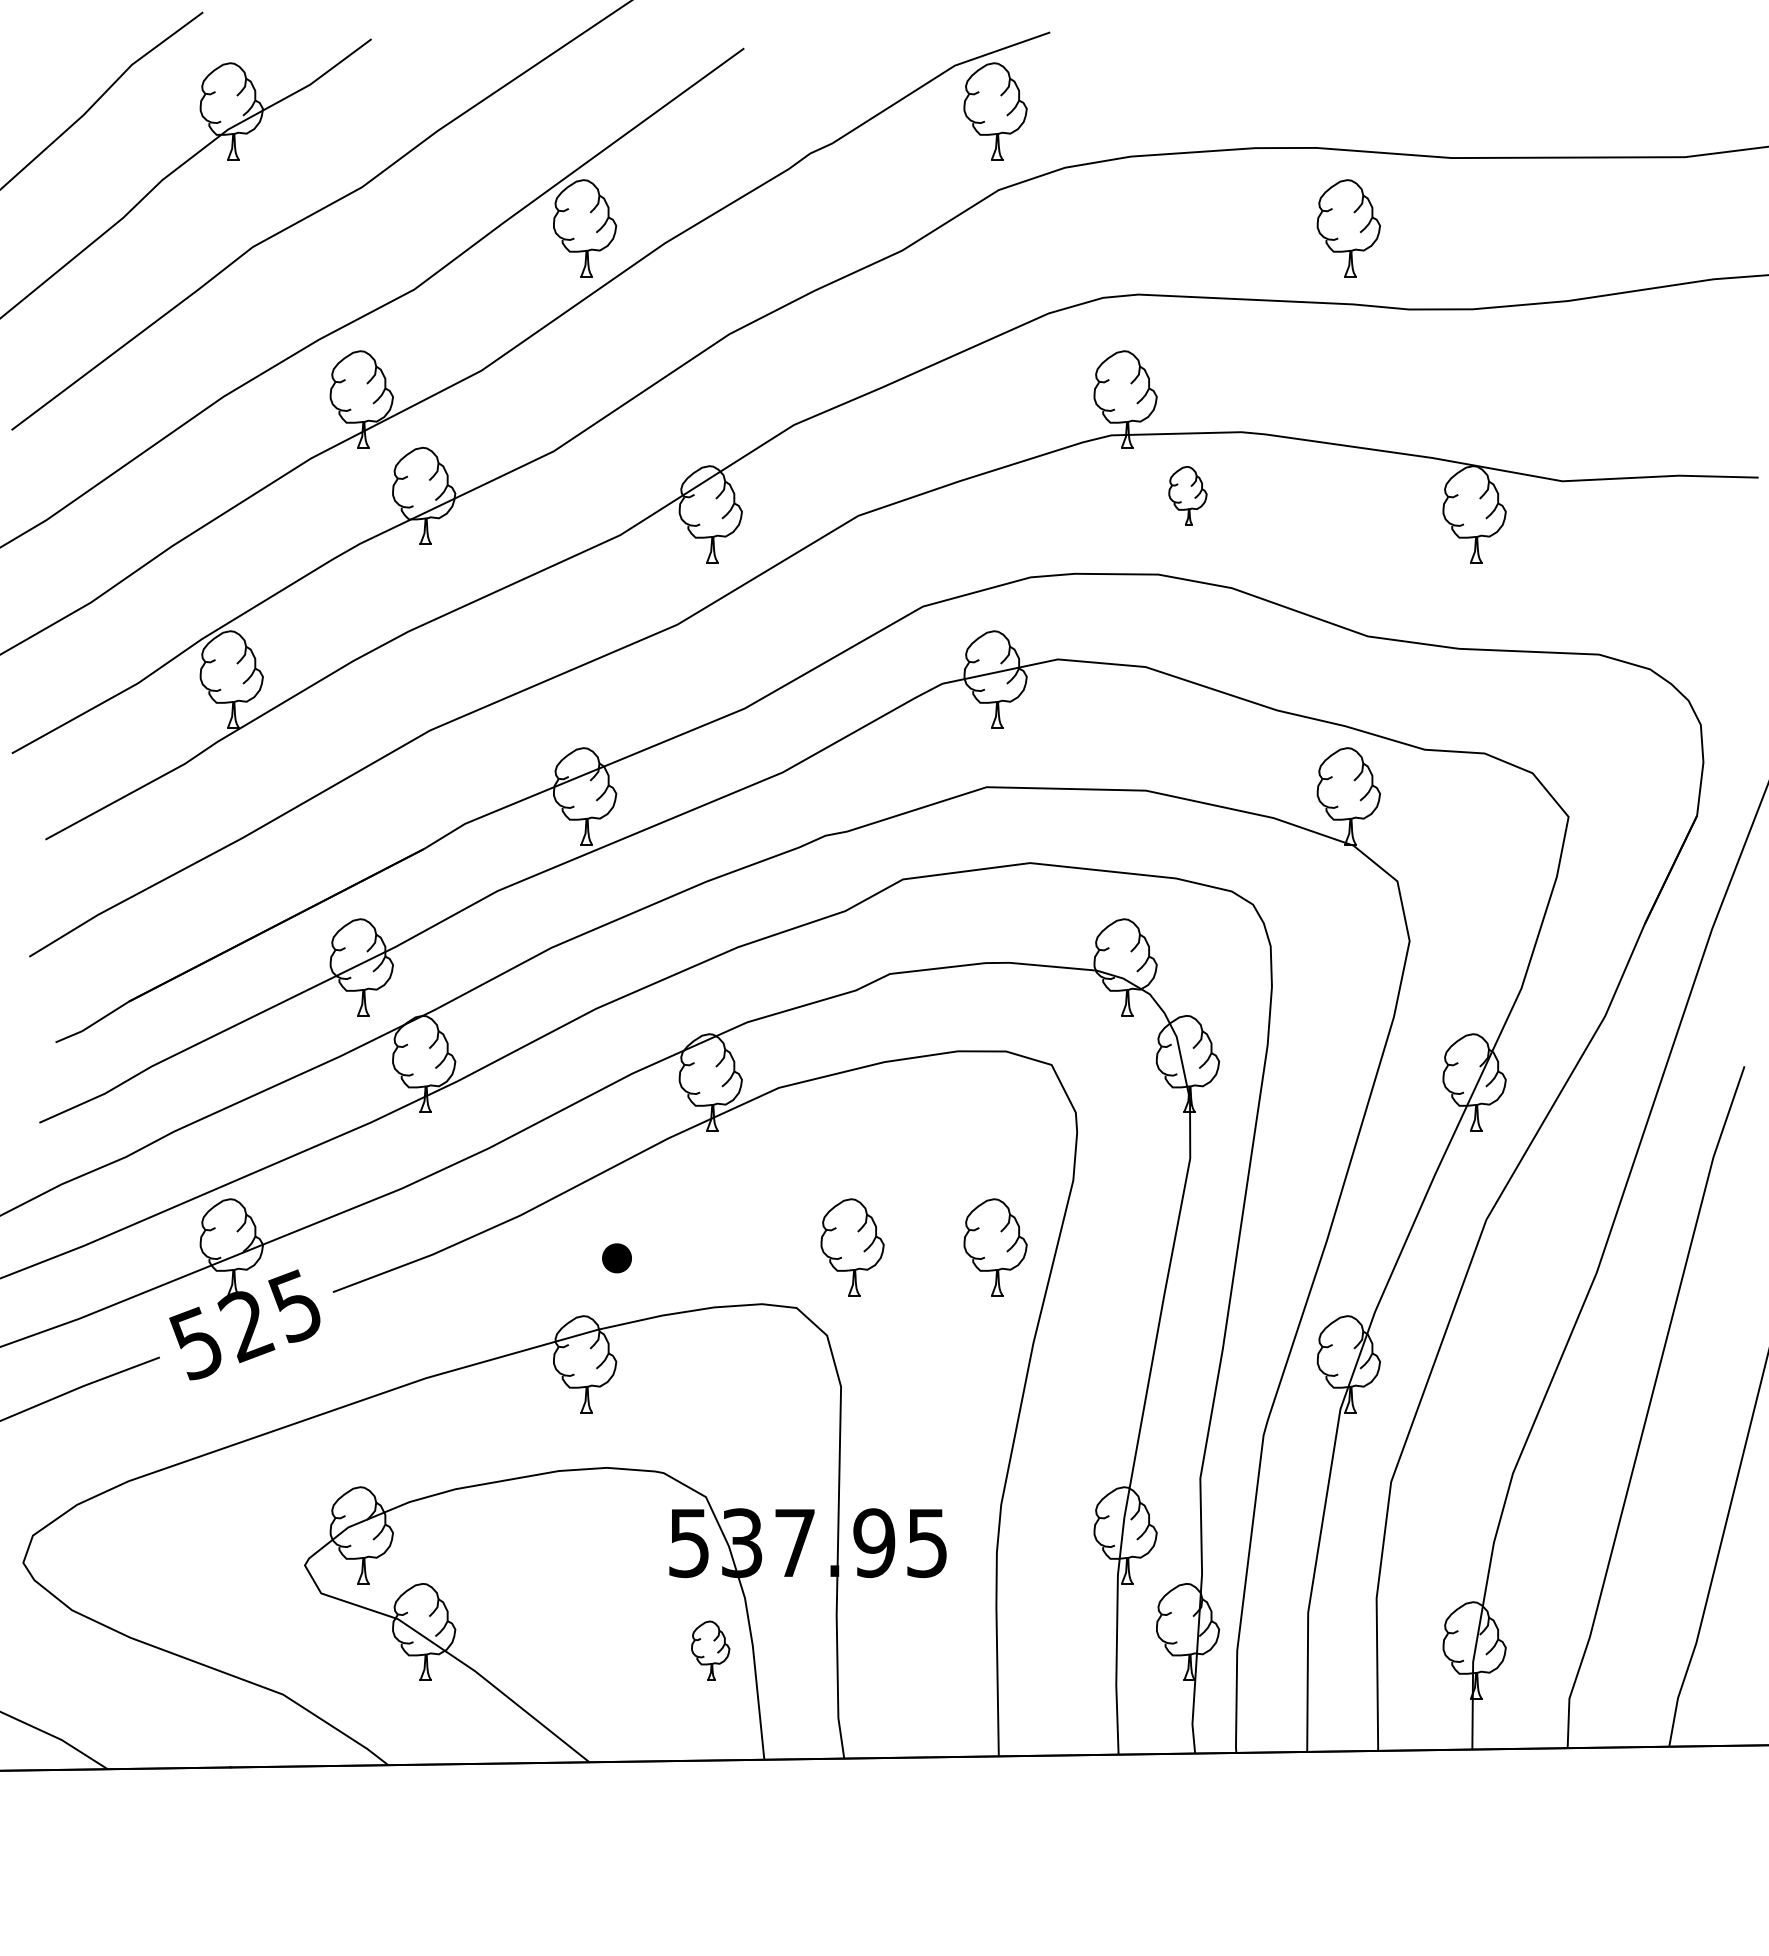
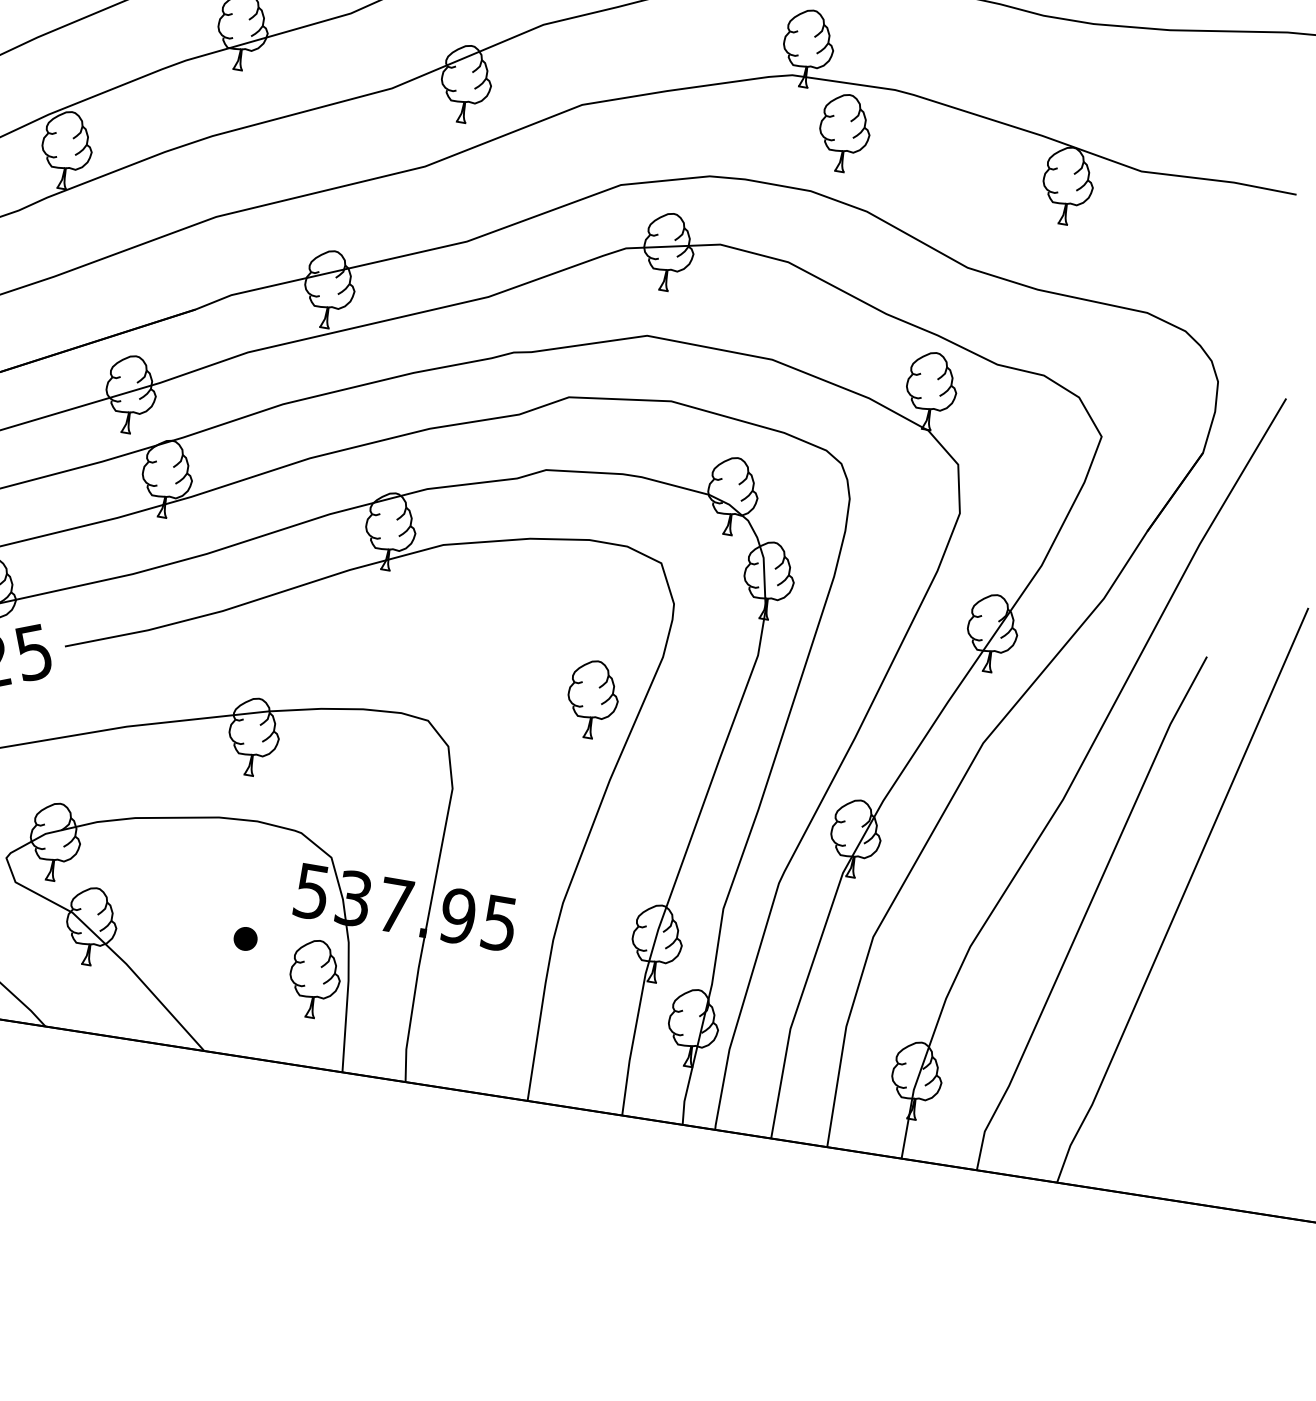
part: (1187, 495) -> (844, 132), size x1.67
part: (852, 1247) -> (480, 680), removed
part: (616, 1258) -> (245, 938), moved
part: (710, 1650) -> (314, 979), size x1.67

